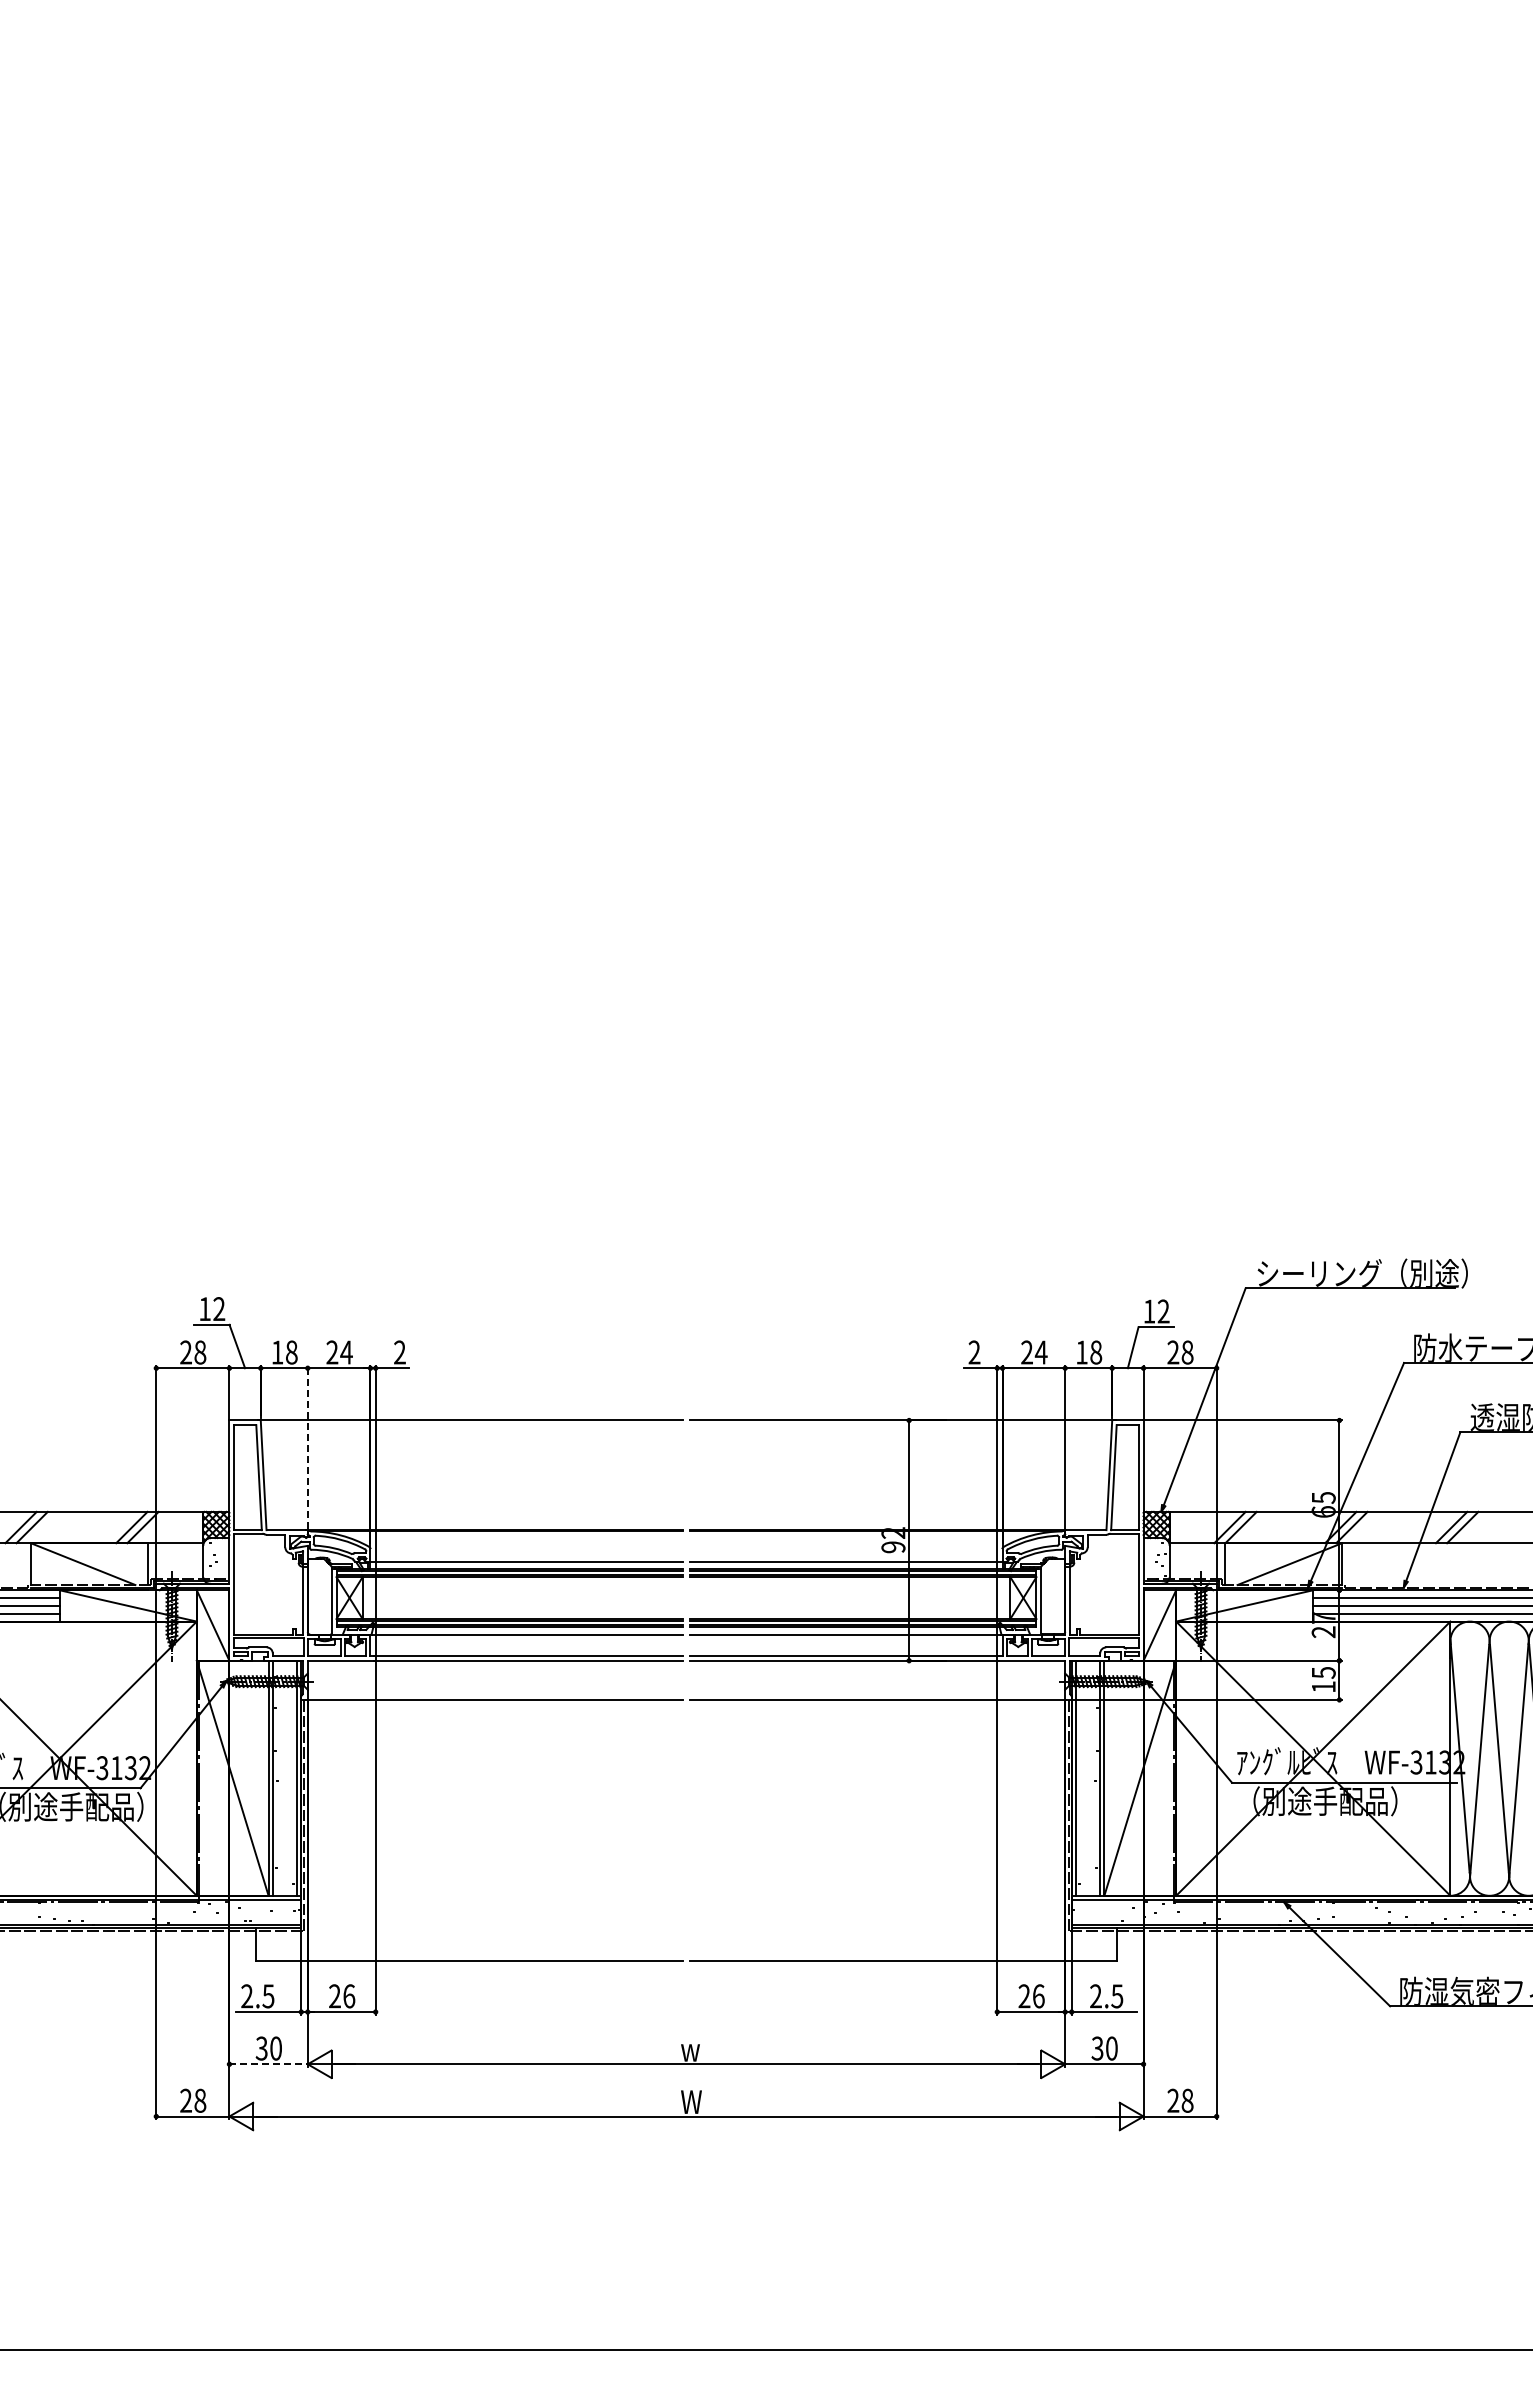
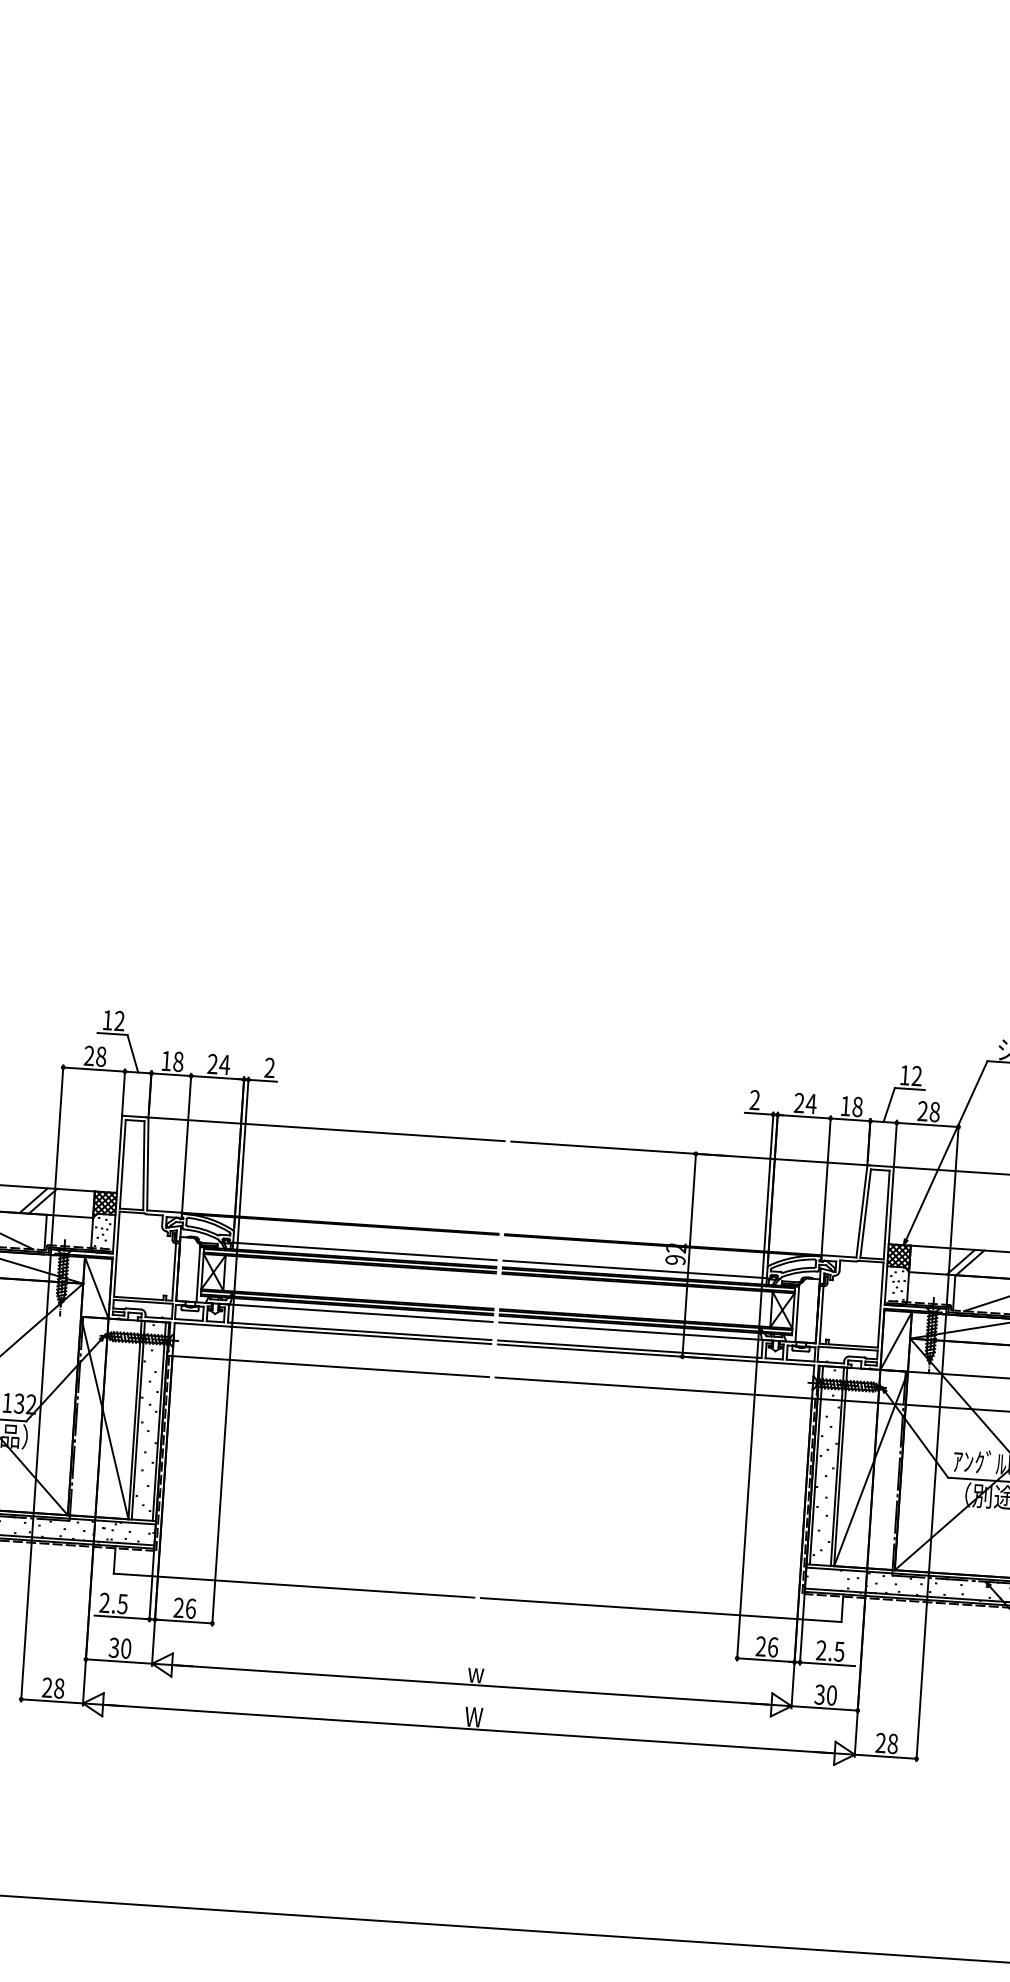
line: (307, 1447) -> (186, 1142), dashed -> solid
line: (269, 2064) -> (119, 1661), dashed -> solid

